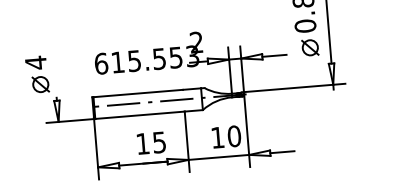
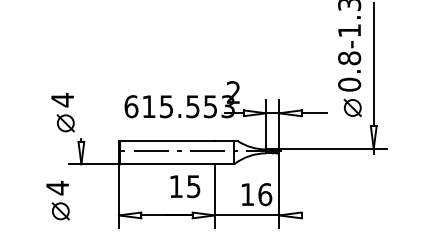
text: (234, 136) -> (265, 194), 10 -> 16
text: (151, 143) -> (185, 186), moved
line: (282, 152) -> (314, 215), removed
part: (38, 158) -> (57, 200), added

